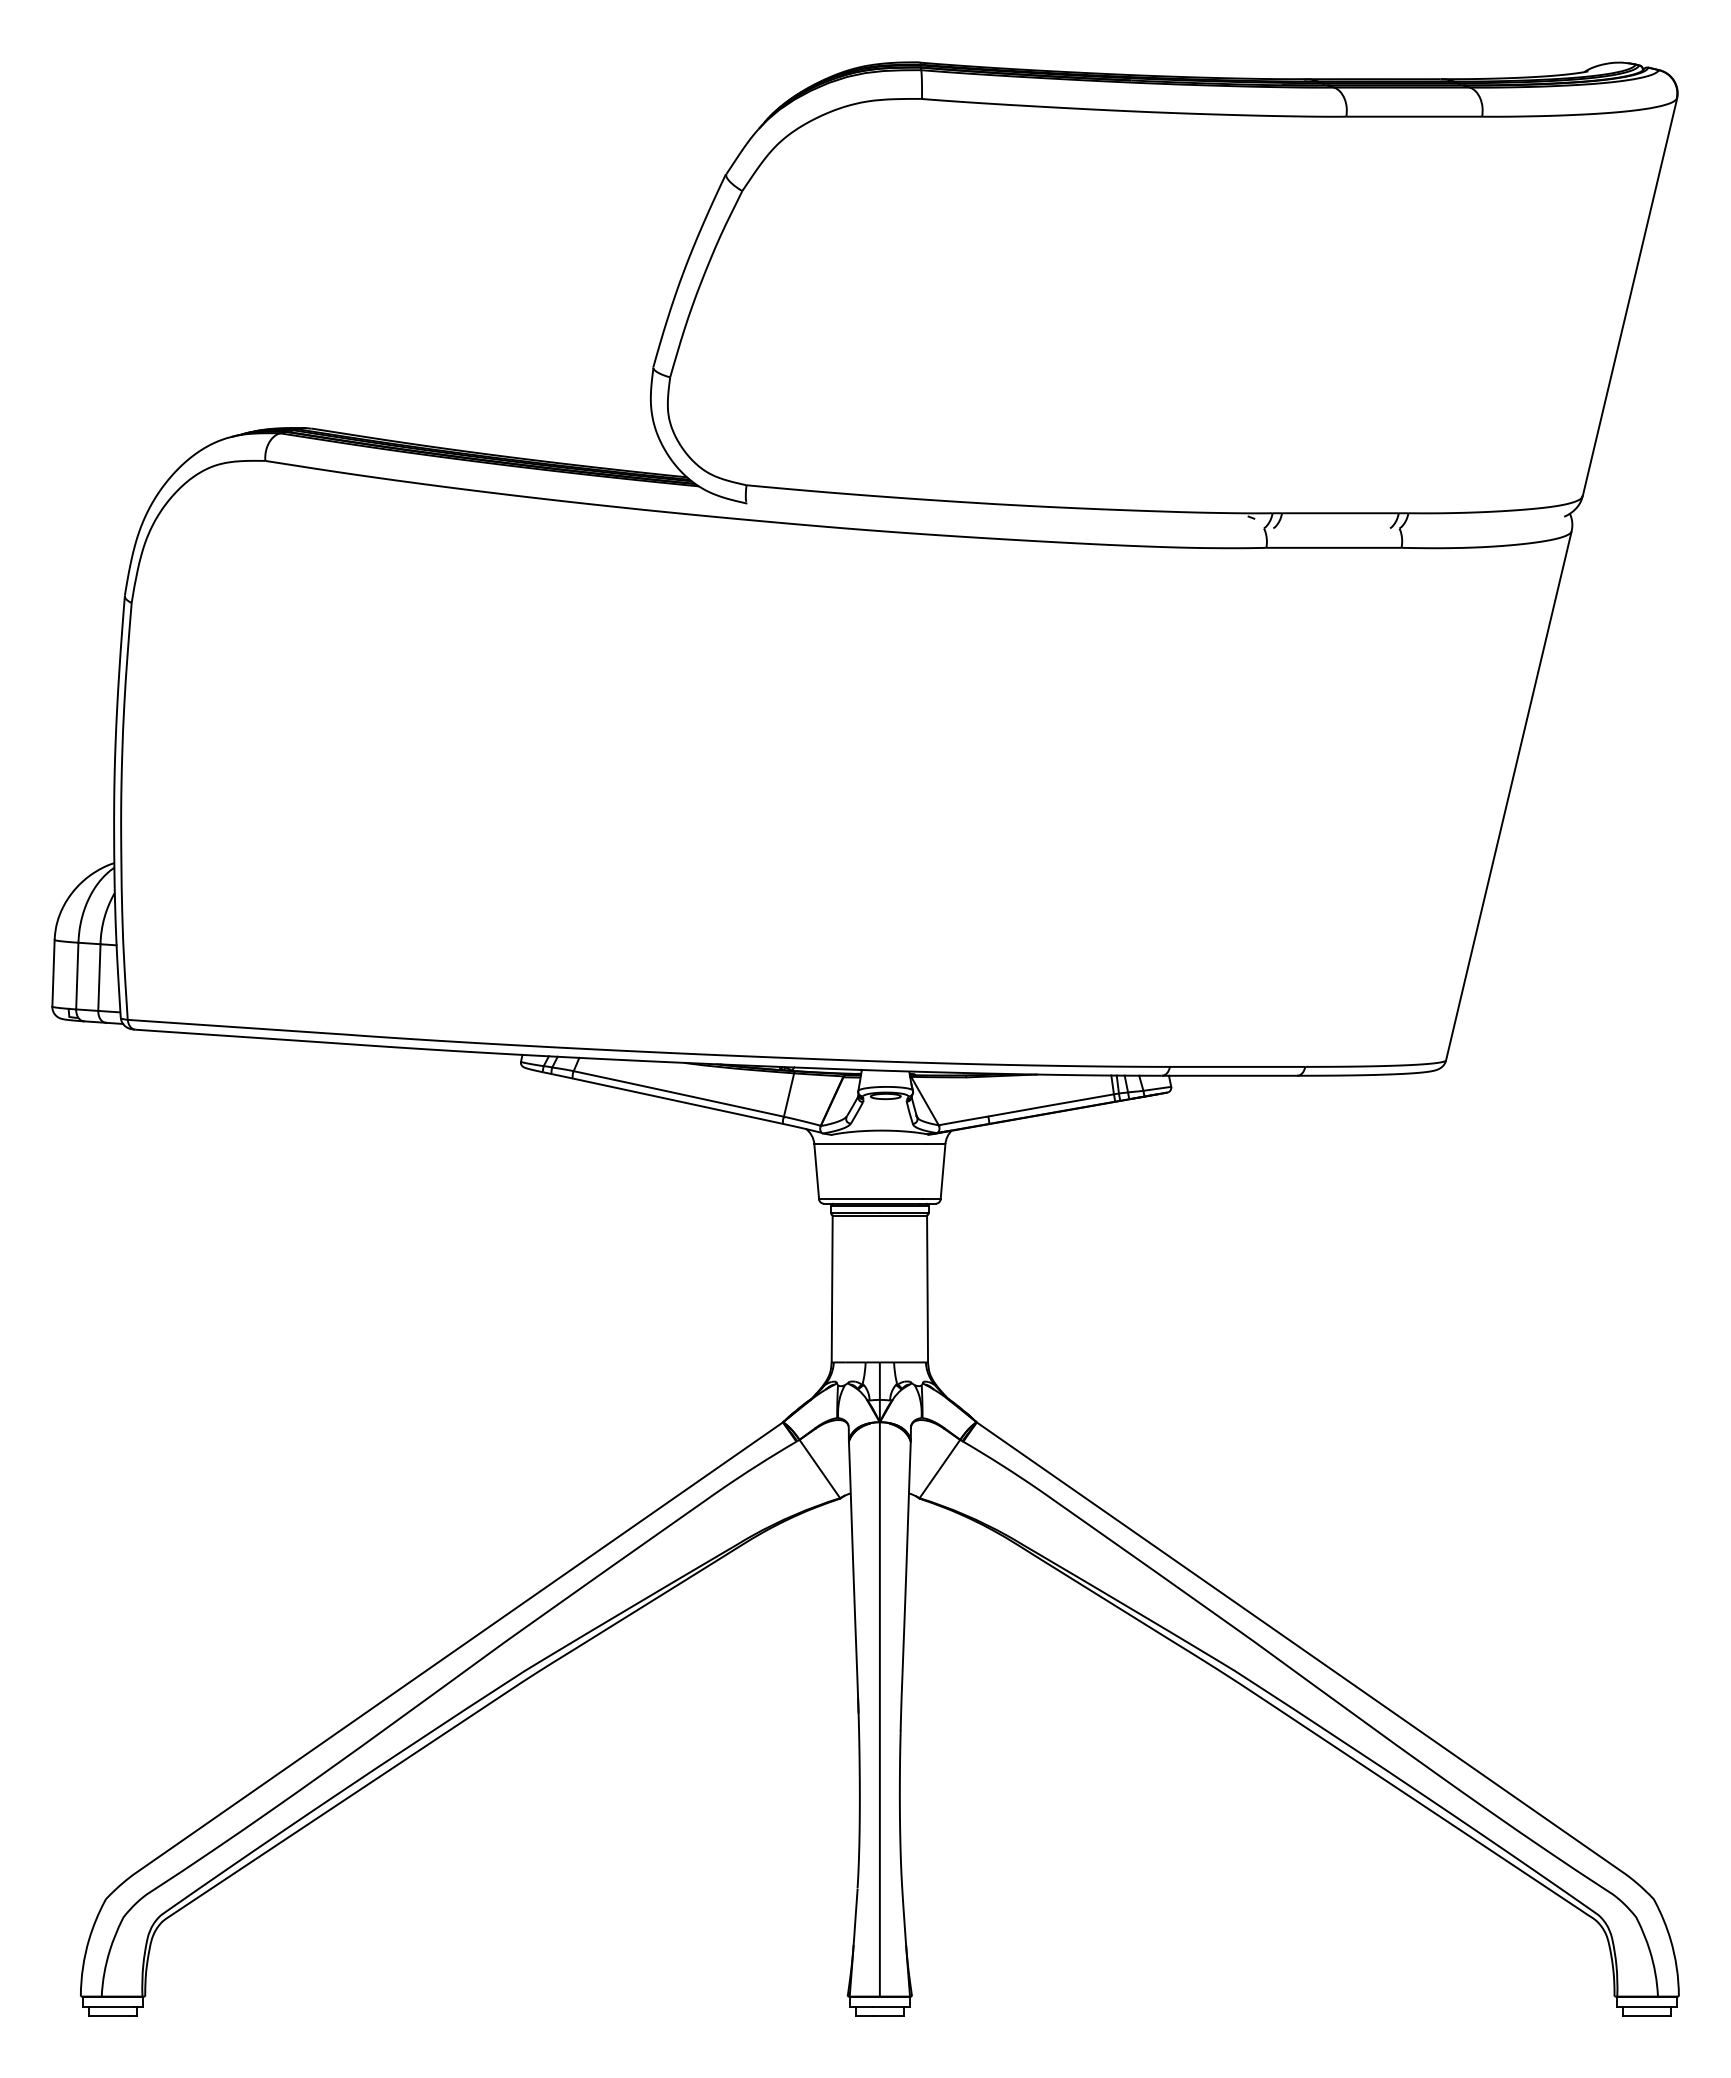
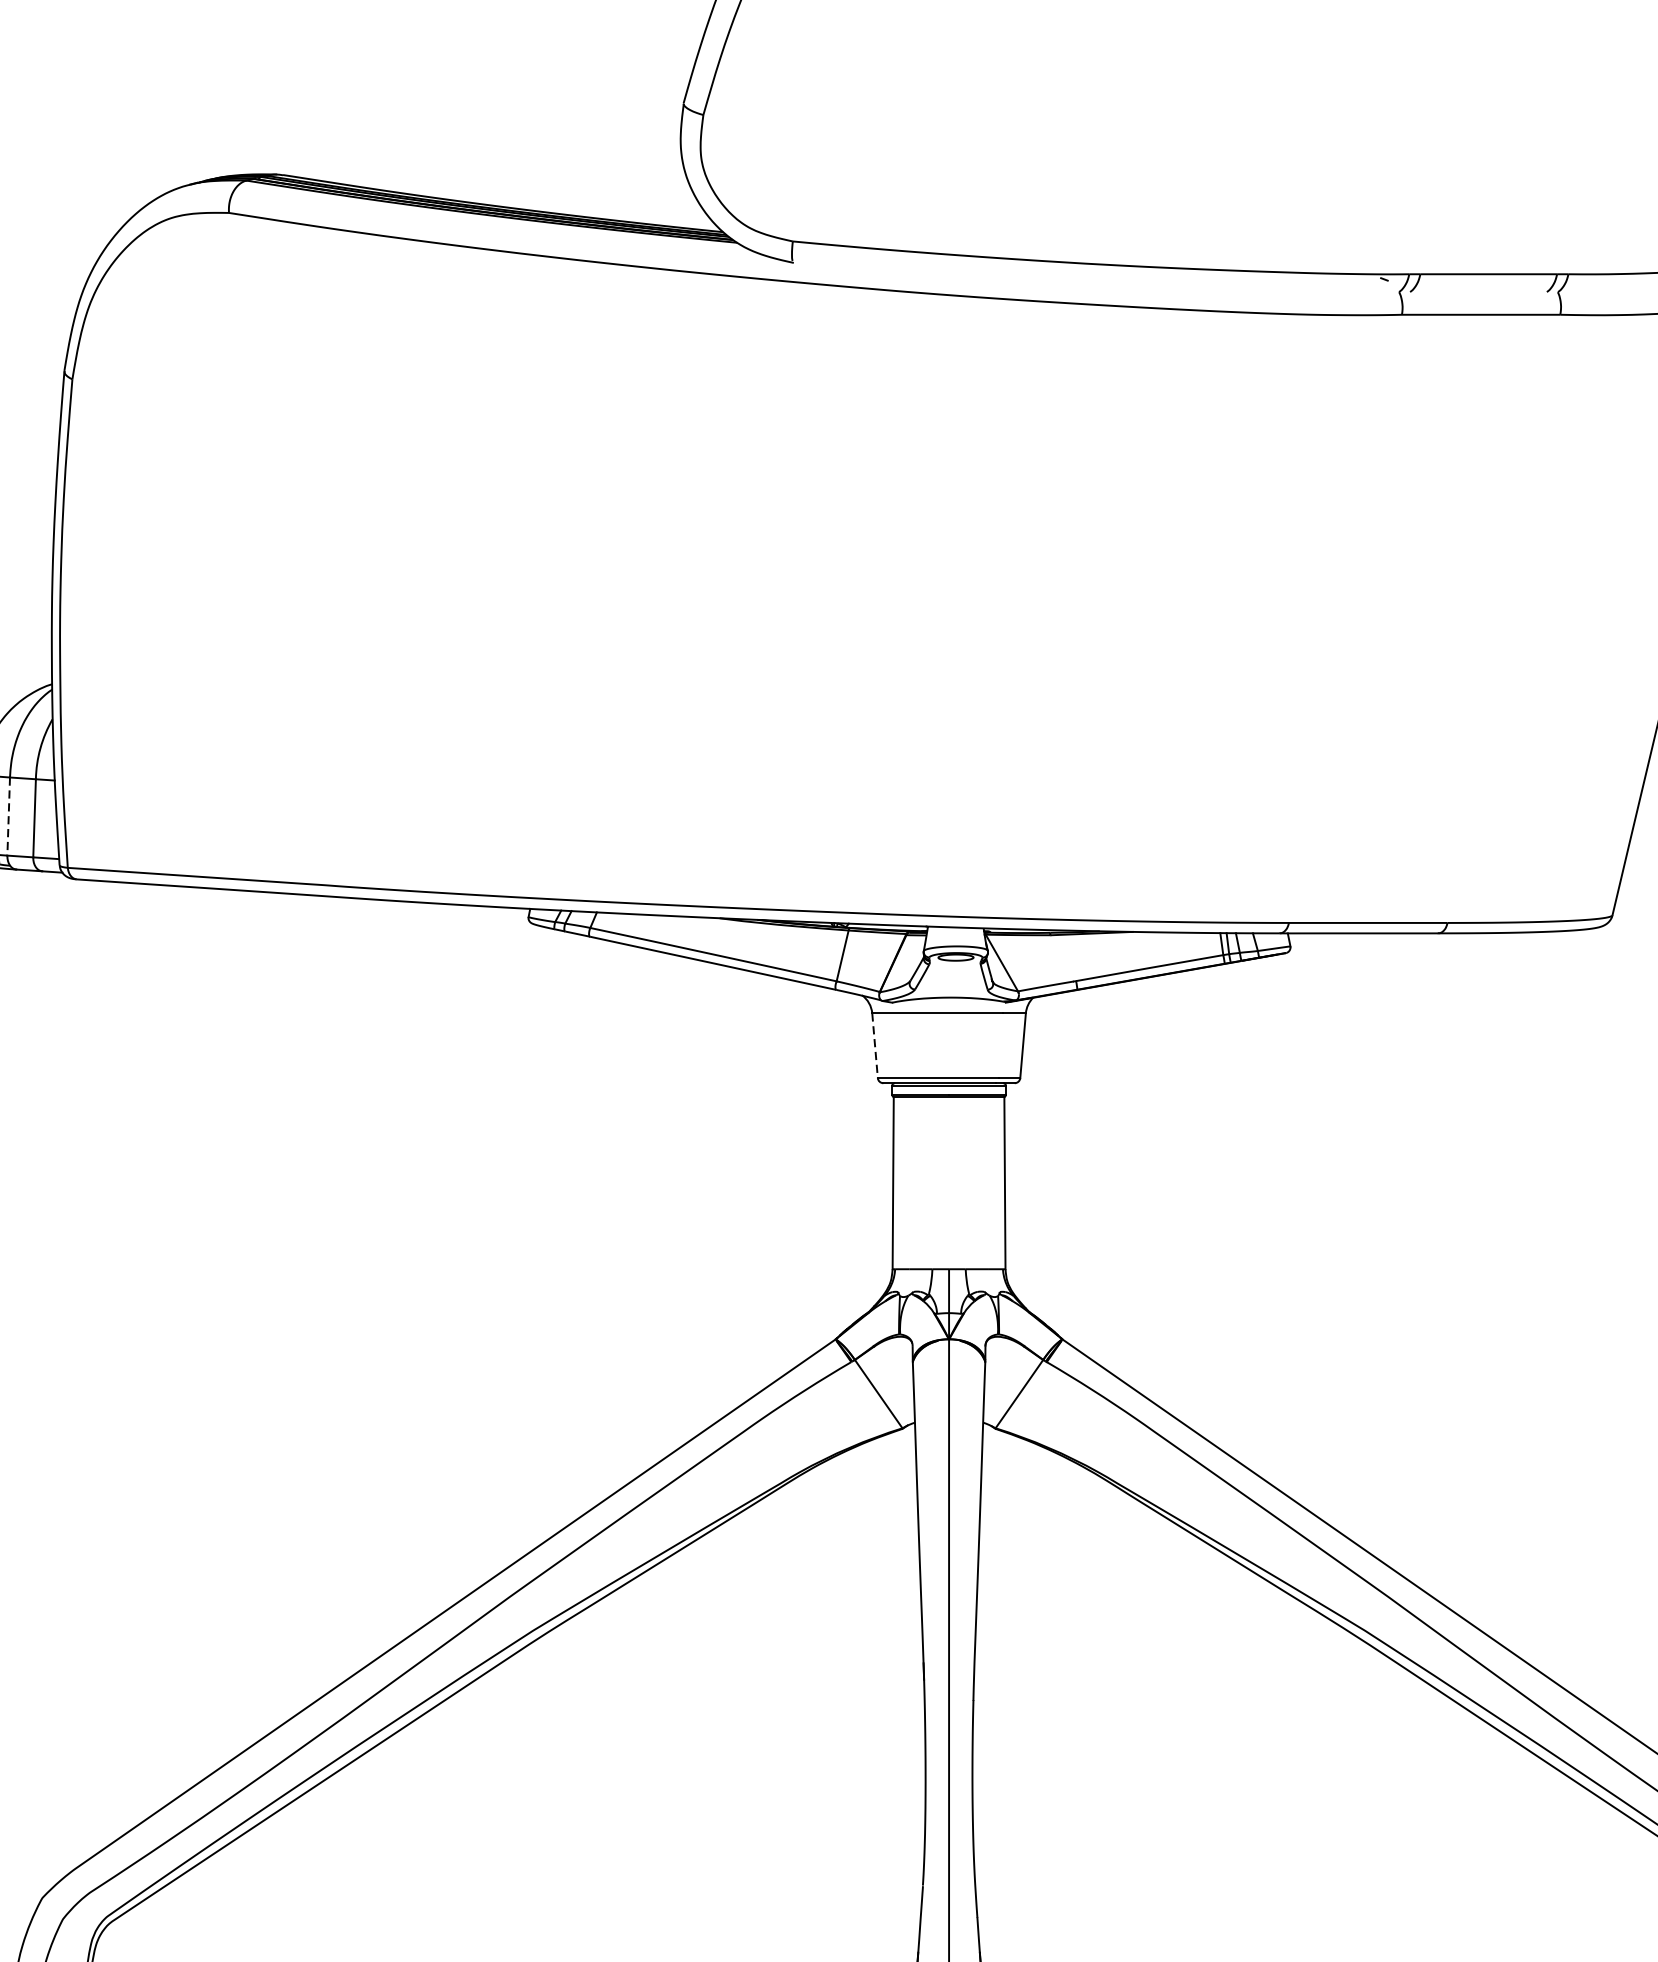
line: (77, 976) -> (8, 817), solid -> dashed
line: (816, 1171) -> (874, 1045), solid -> dashed

